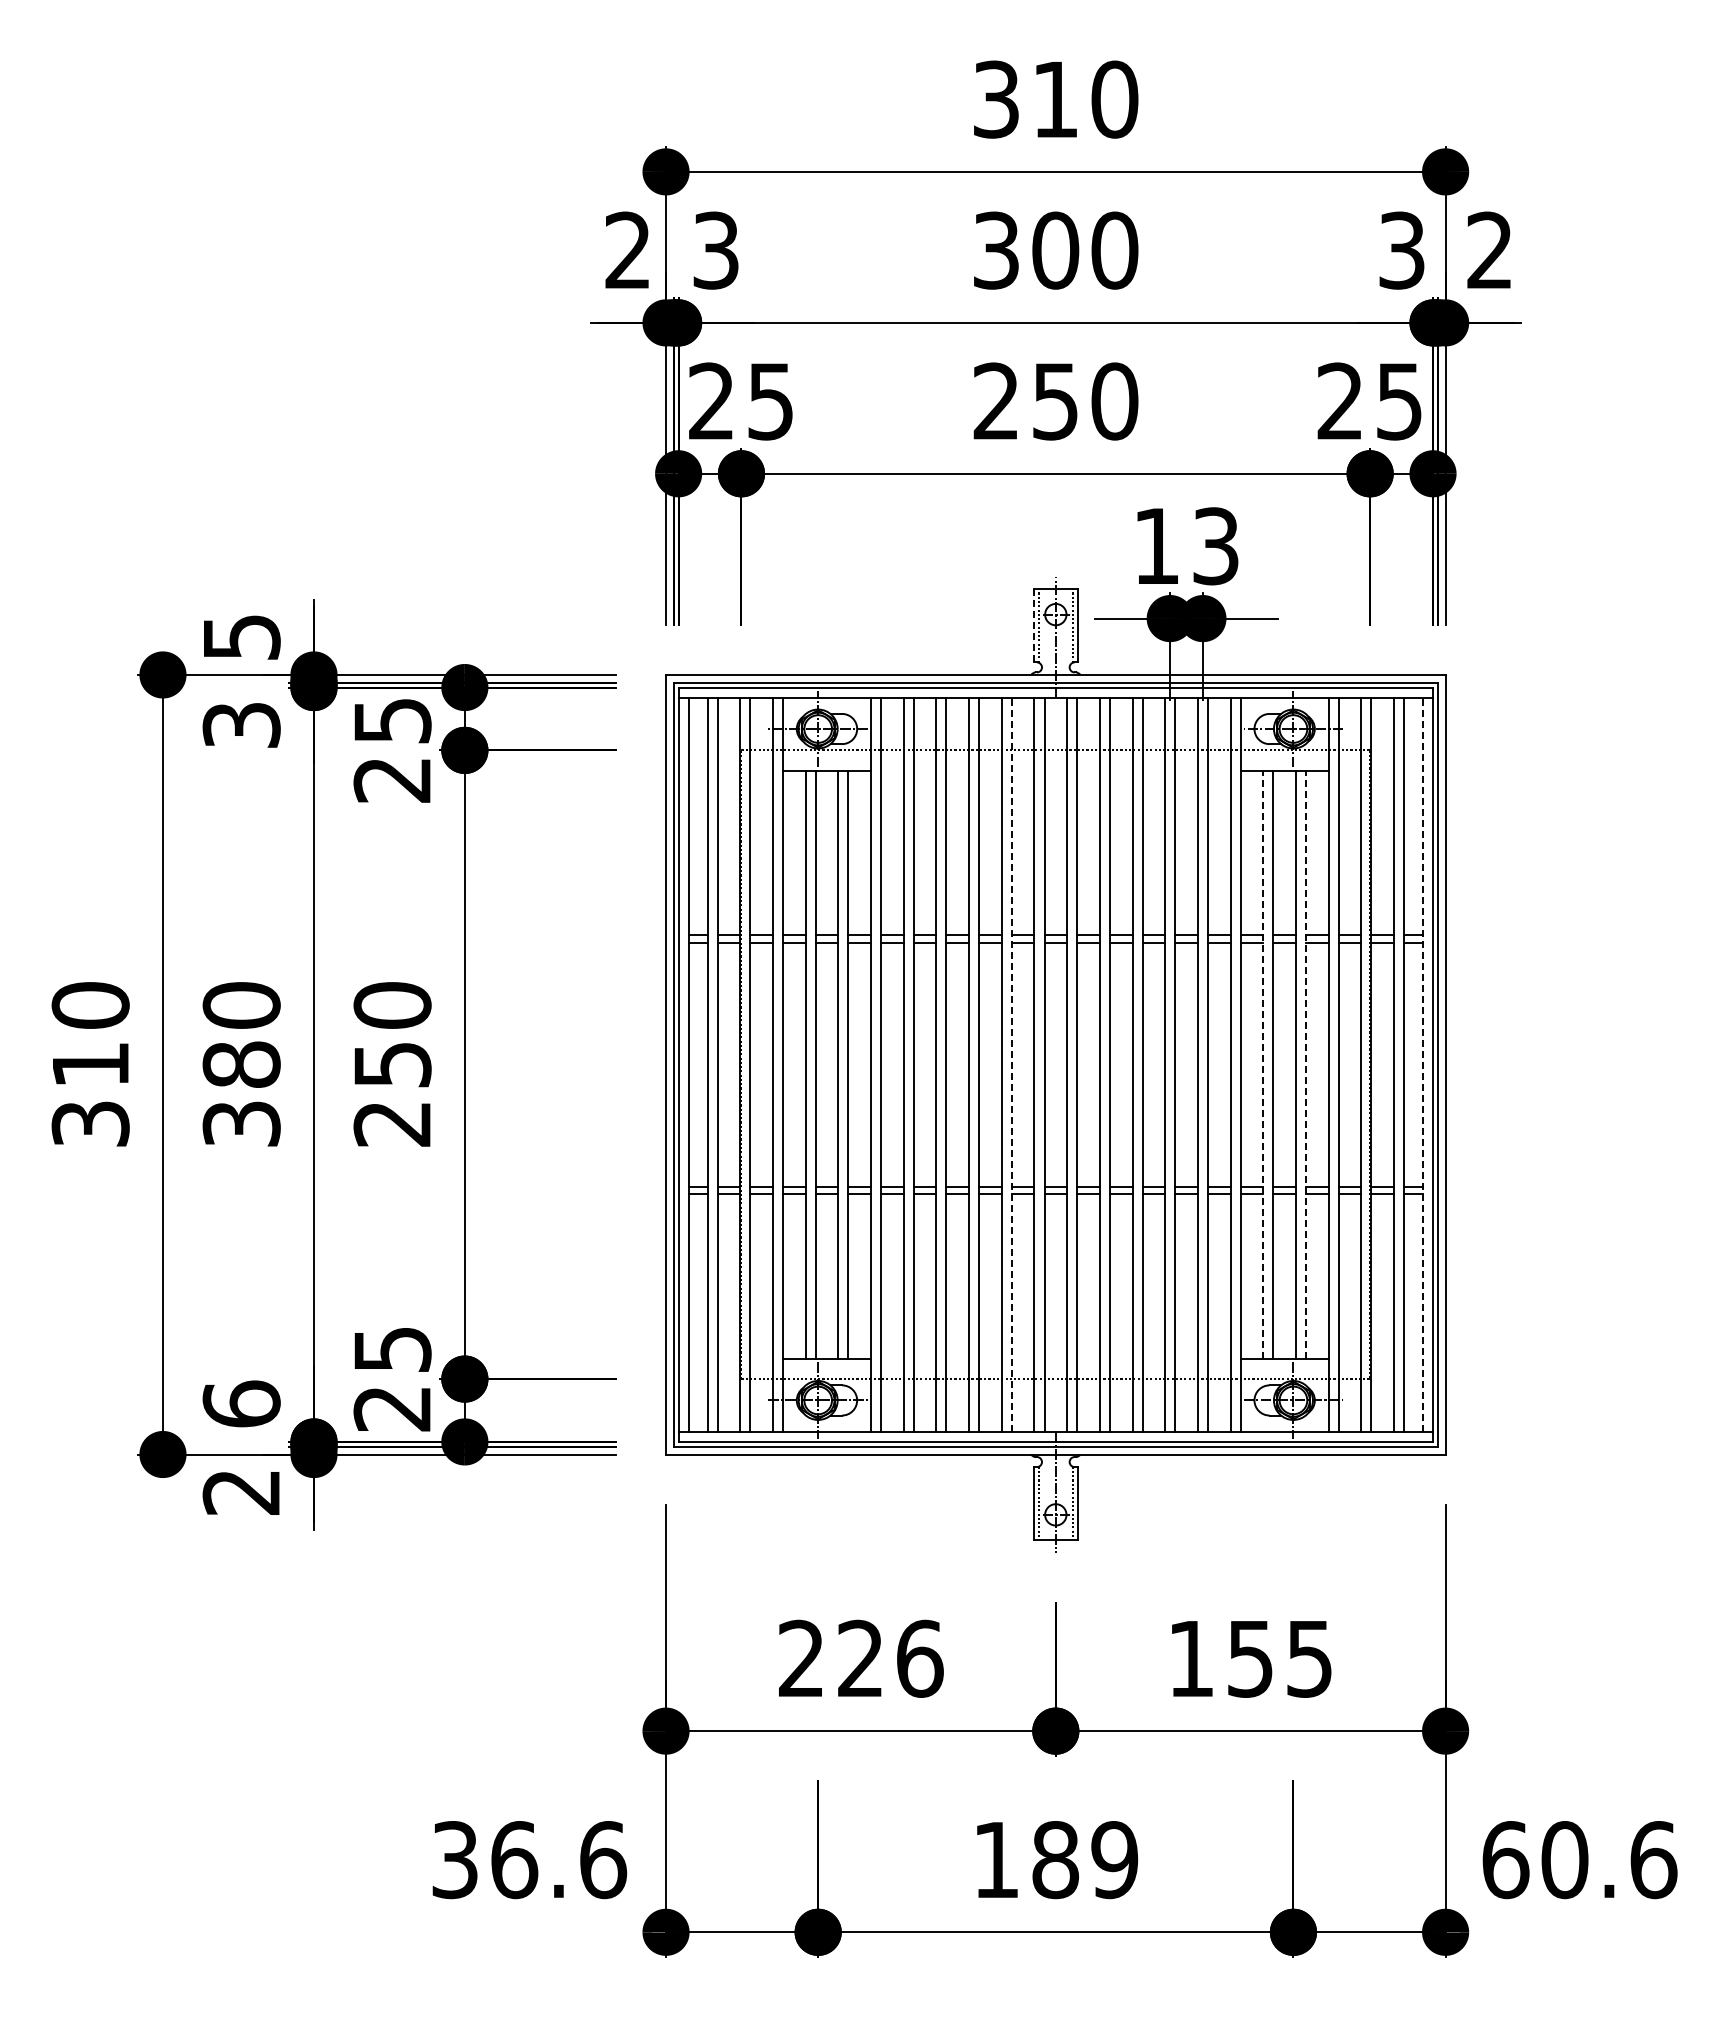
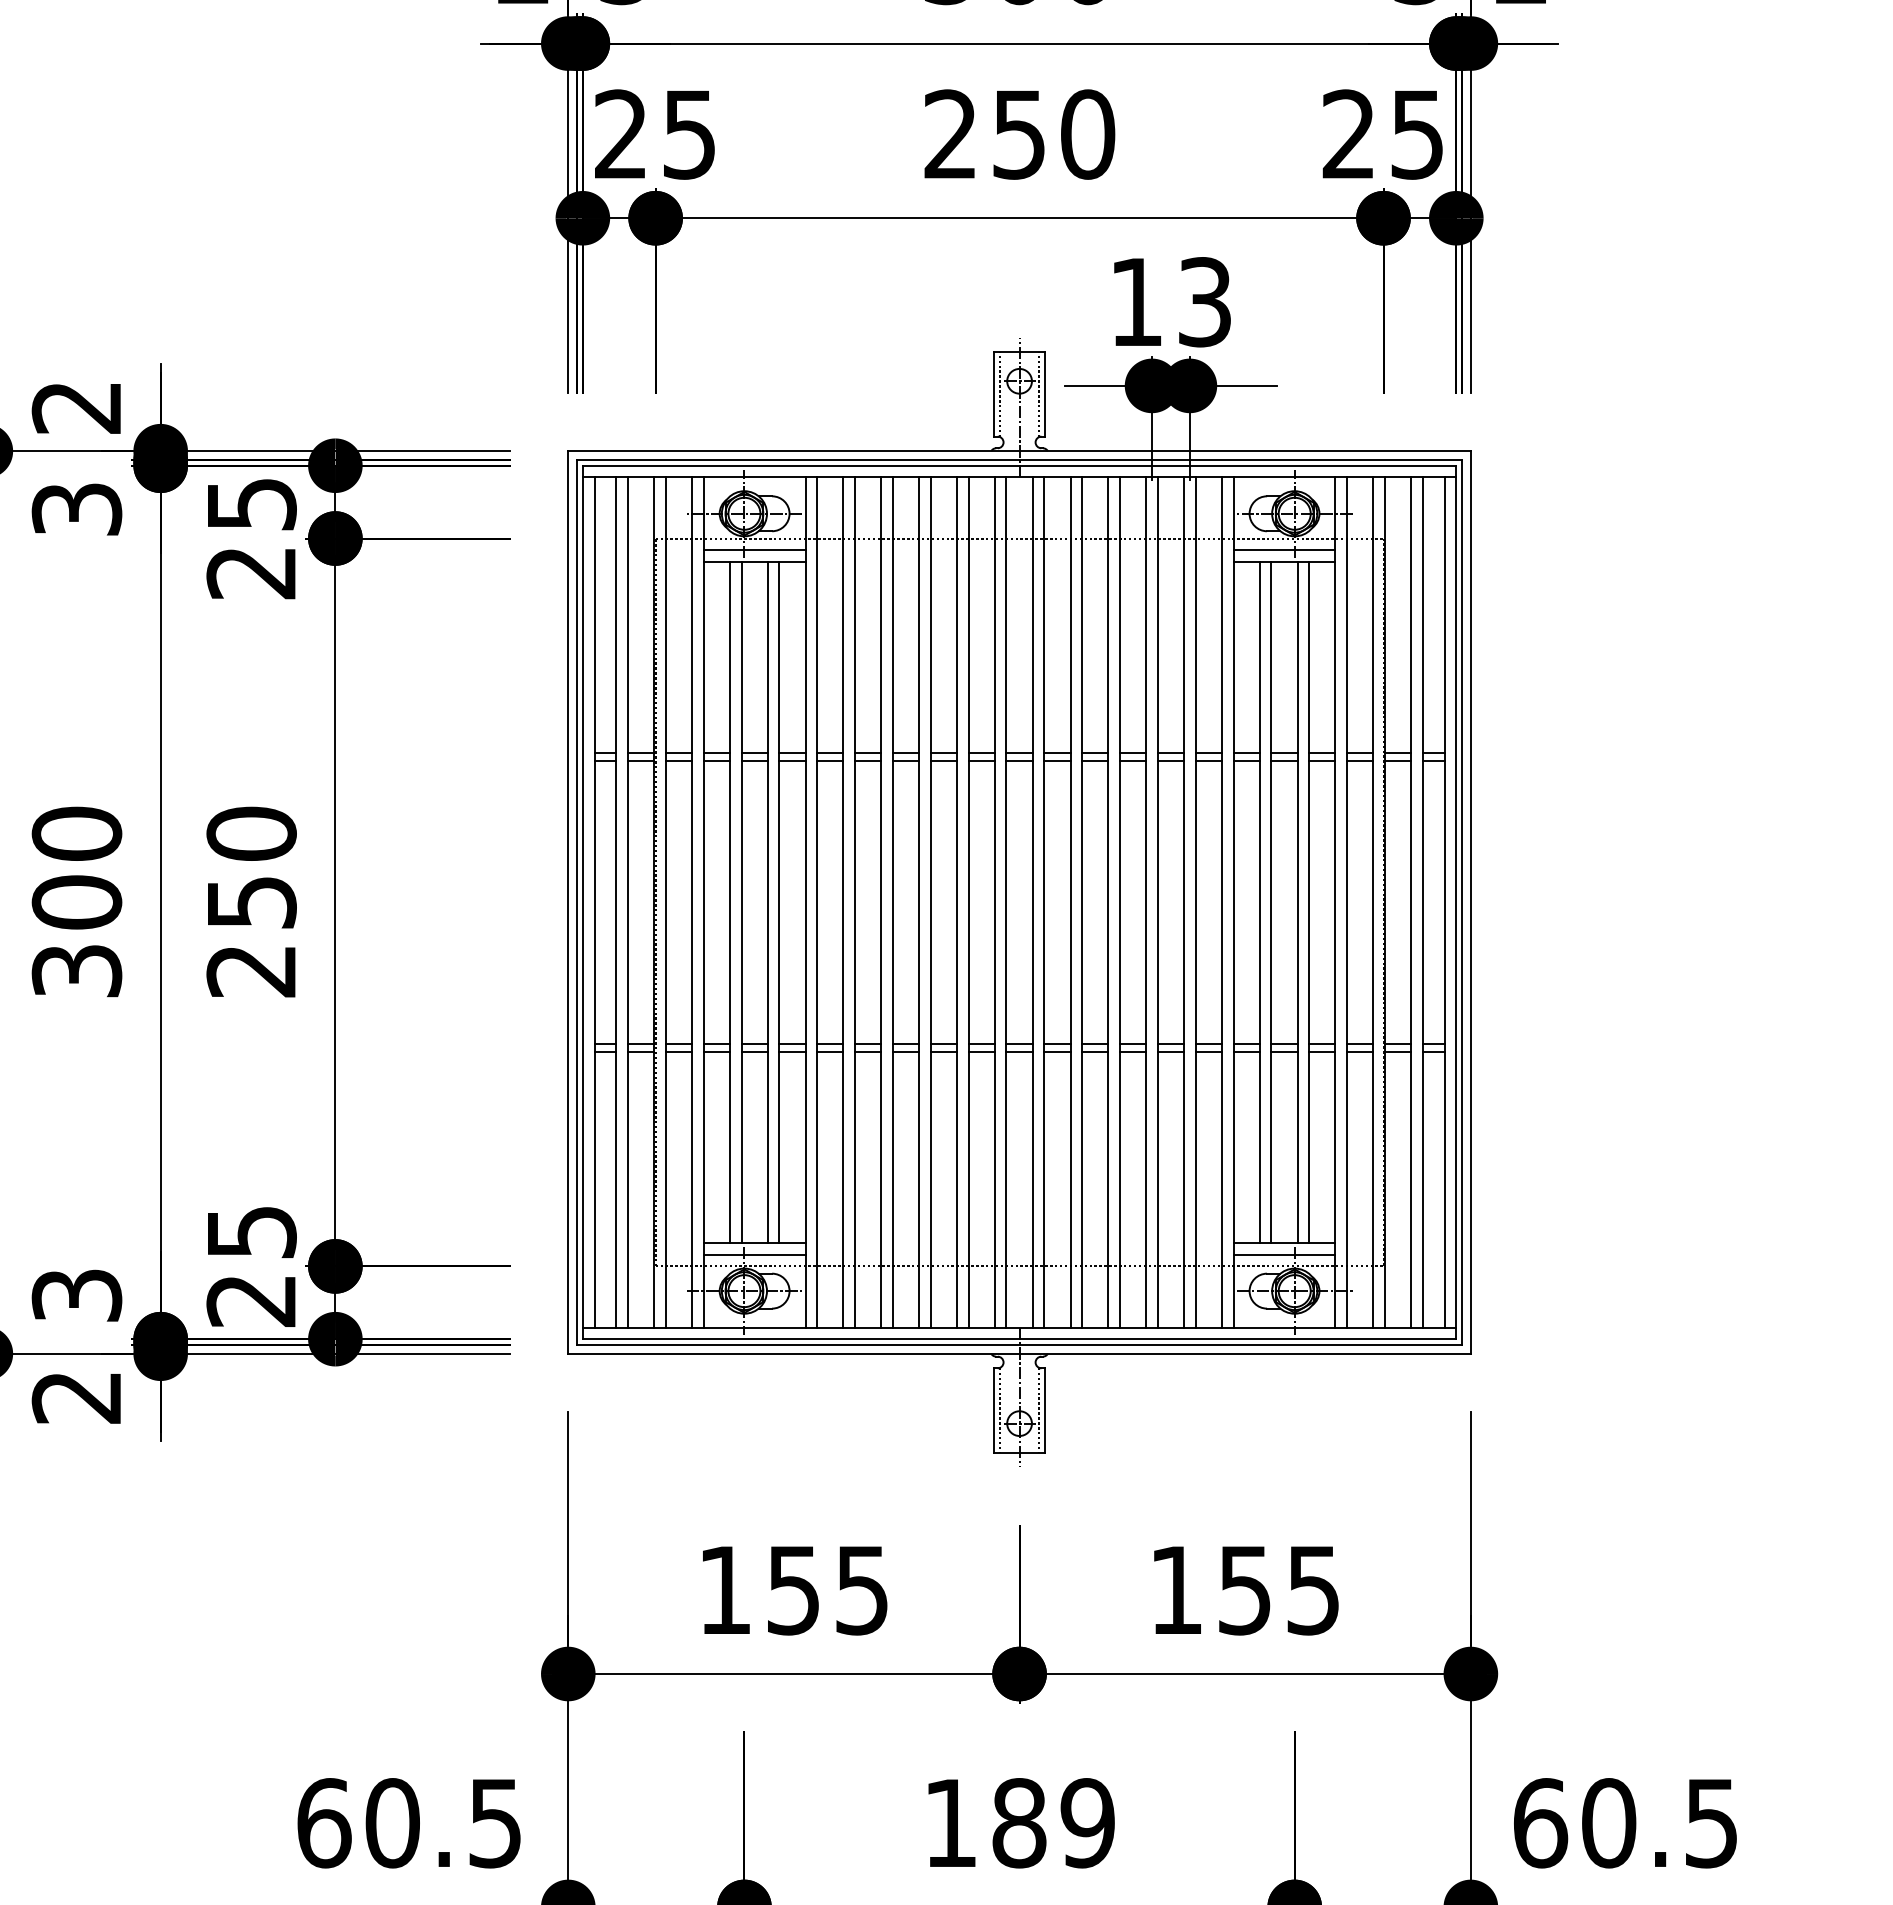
line: (1033, 625) -> (993, 393), dashed -> solid
text: (241, 637) -> (76, 407), 5 -> 2
line: (826, 760) -> (754, 550), added
line: (1284, 760) -> (1284, 550), added
text: (241, 1064) -> (76, 902), 380 -> 300
line: (1011, 1064) -> (968, 902), dashed -> solid
line: (1263, 1064) -> (1260, 902), dashed -> solid
line: (1306, 1064) -> (1309, 902), dashed -> solid
line: (1422, 1064) -> (1444, 902), dashed -> solid
line: (826, 1369) -> (754, 1255), added
line: (1284, 1369) -> (1284, 1255), added
text: (241, 1403) -> (76, 1294), 6 -> 3
text: (861, 1658) -> (794, 1589), 226 -> 155
text: (529, 1860) -> (410, 1823), 36.6 -> 60.5
text: (1653, 1860) -> (1711, 1823), 60.6 -> 60.5

